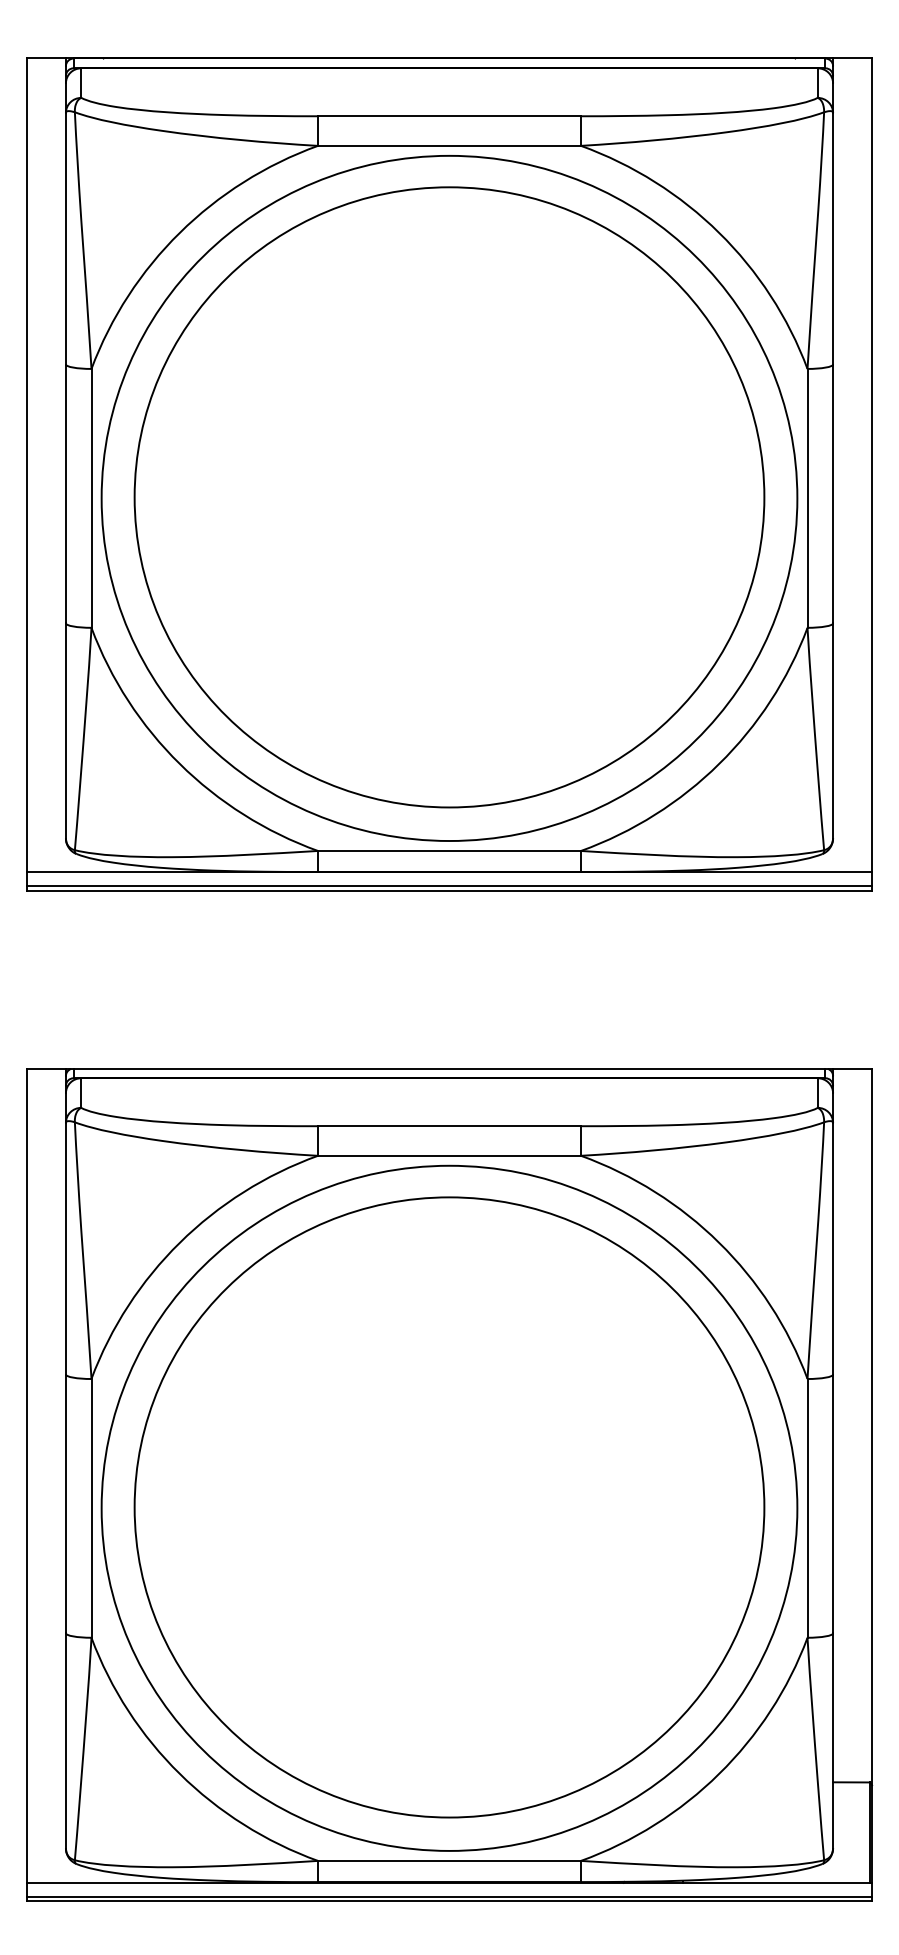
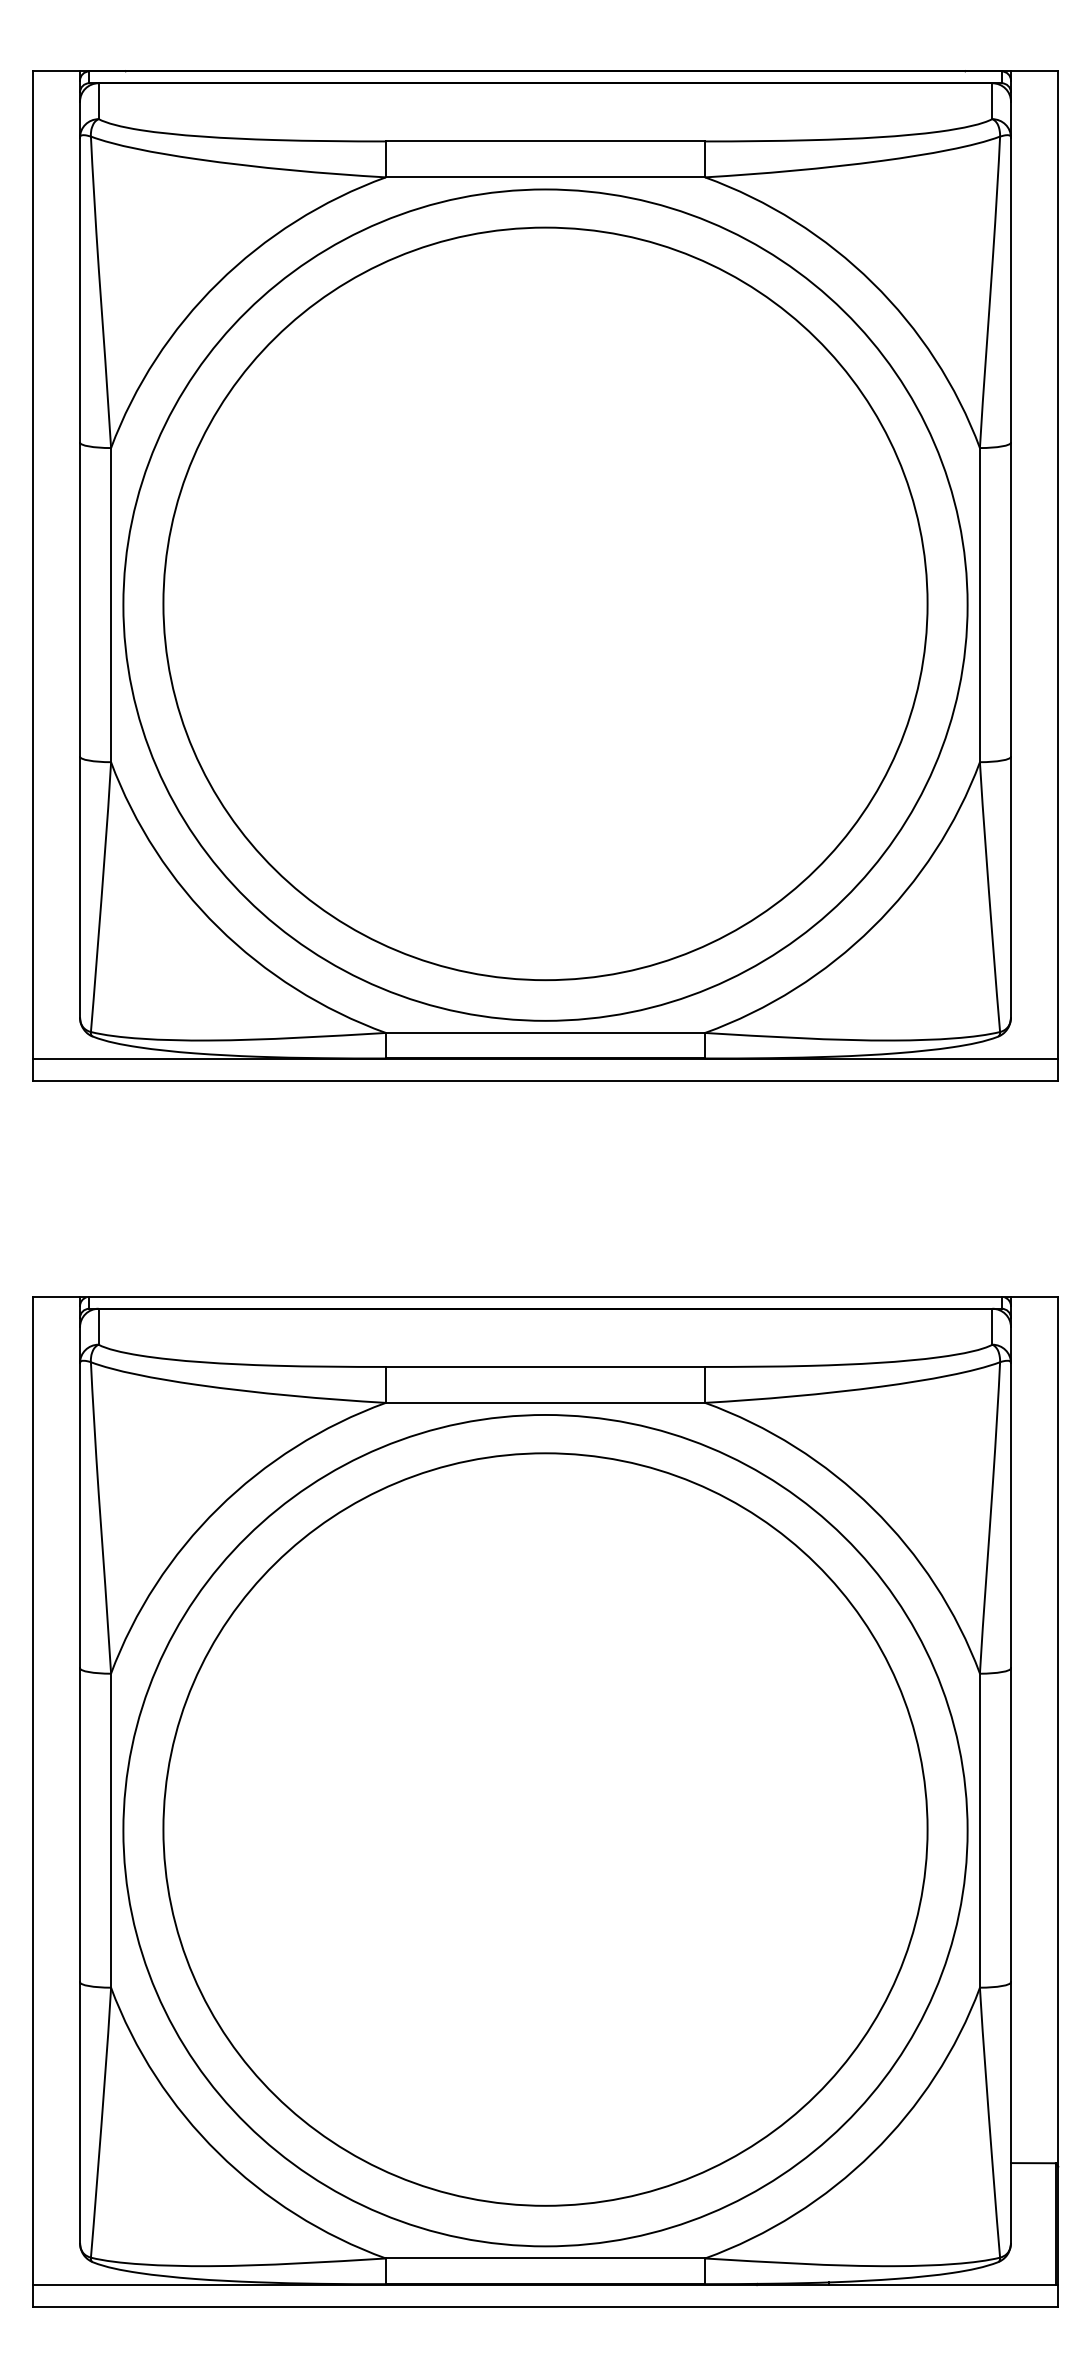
line: (449, 886) -> (545, 1075), removed
line: (449, 1896) -> (545, 2301), removed

